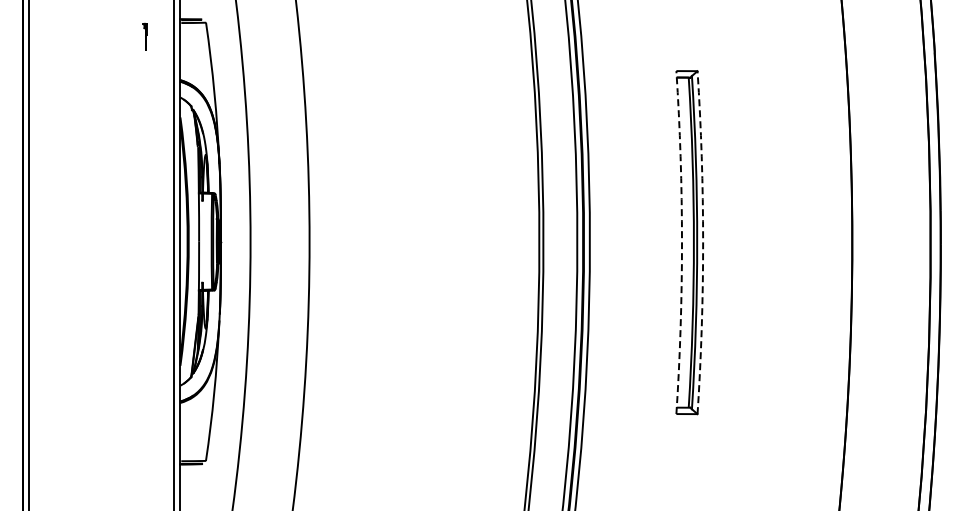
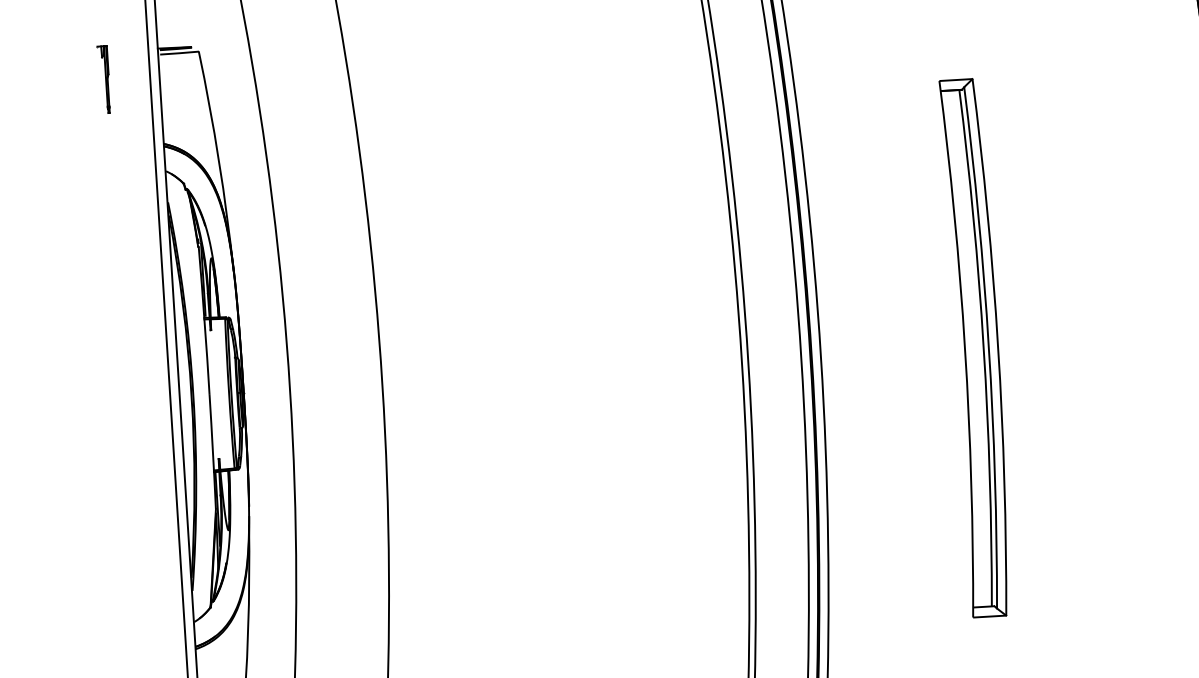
part: (144, 36) -> (103, 79), size x1.67
arc: (682, 242) -> (965, 348), dashed -> solid
arc: (703, 242) -> (998, 346), dashed -> solid

